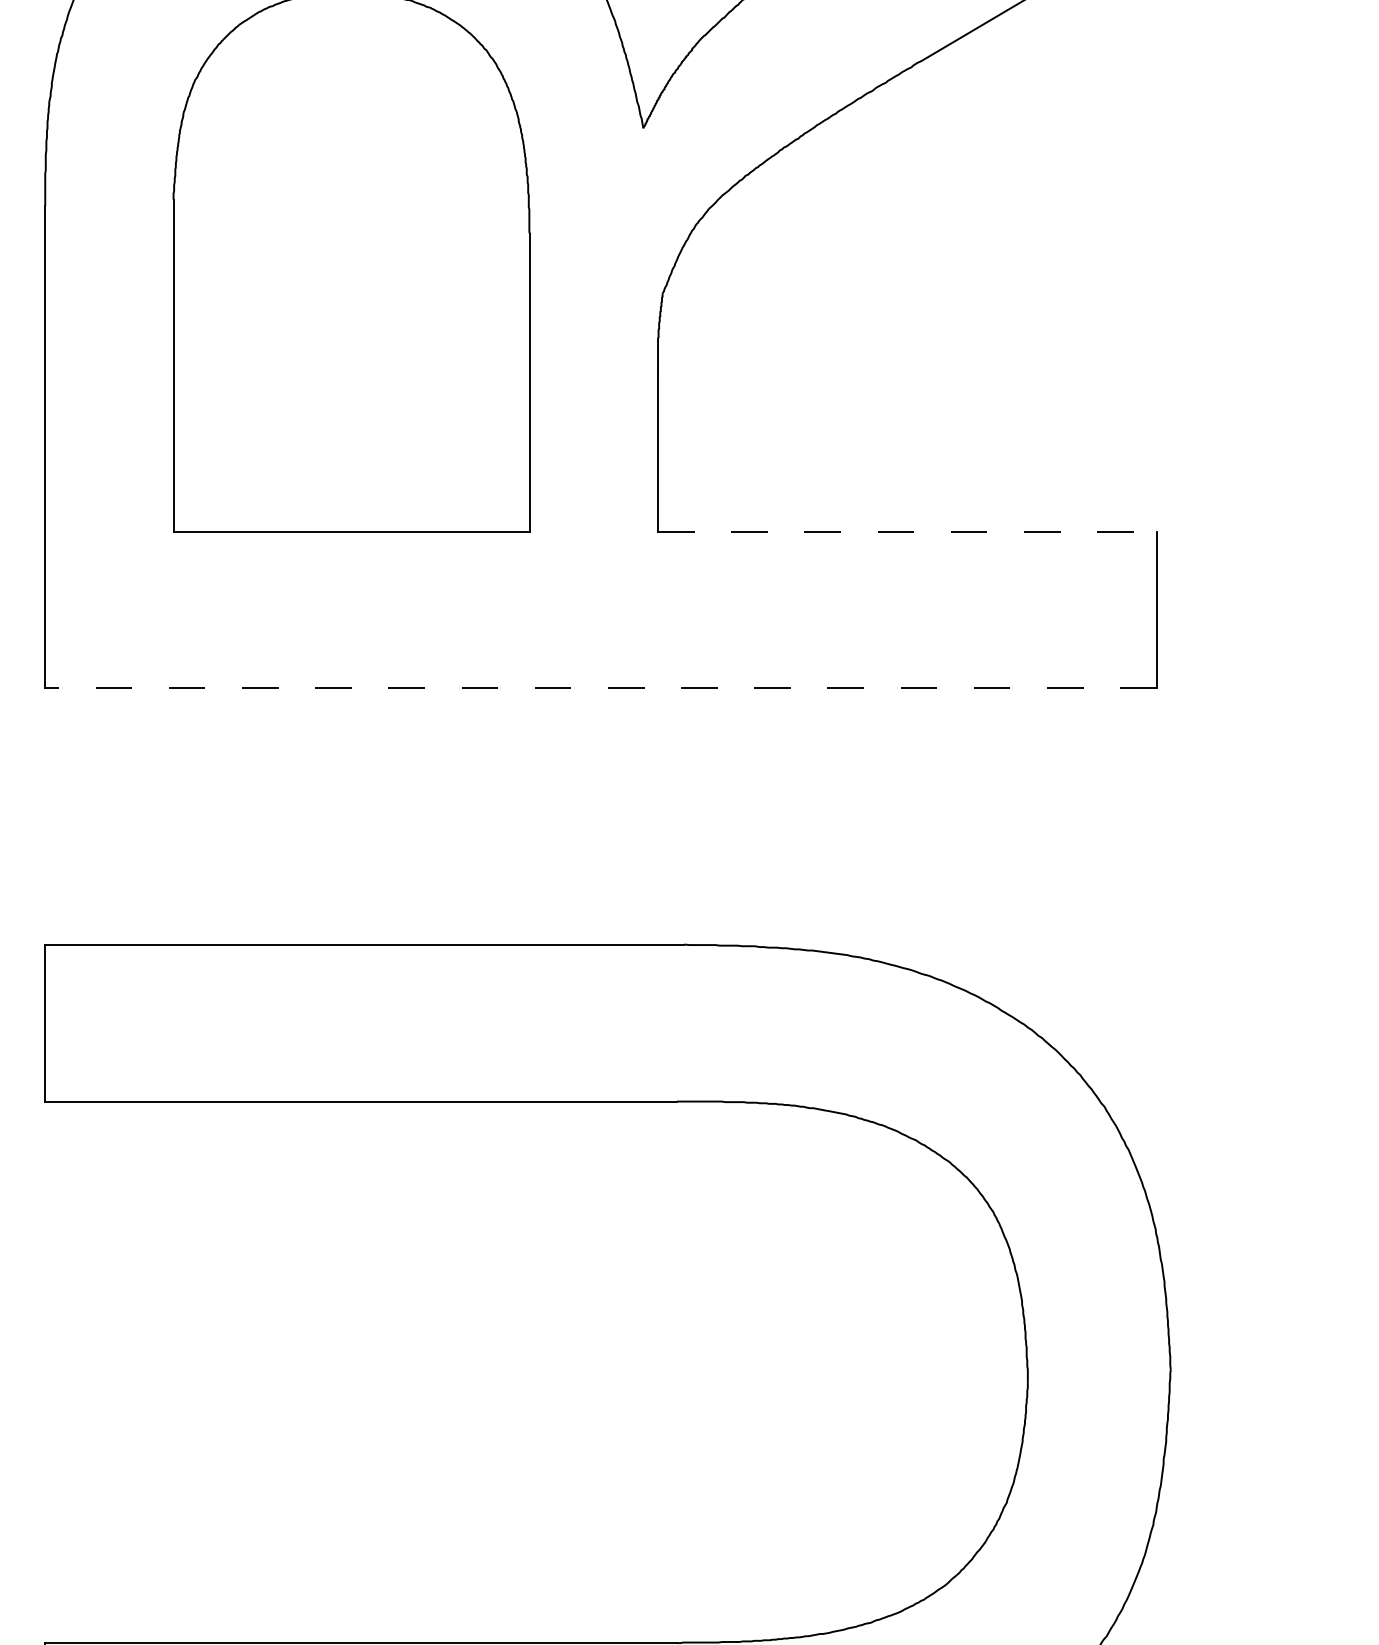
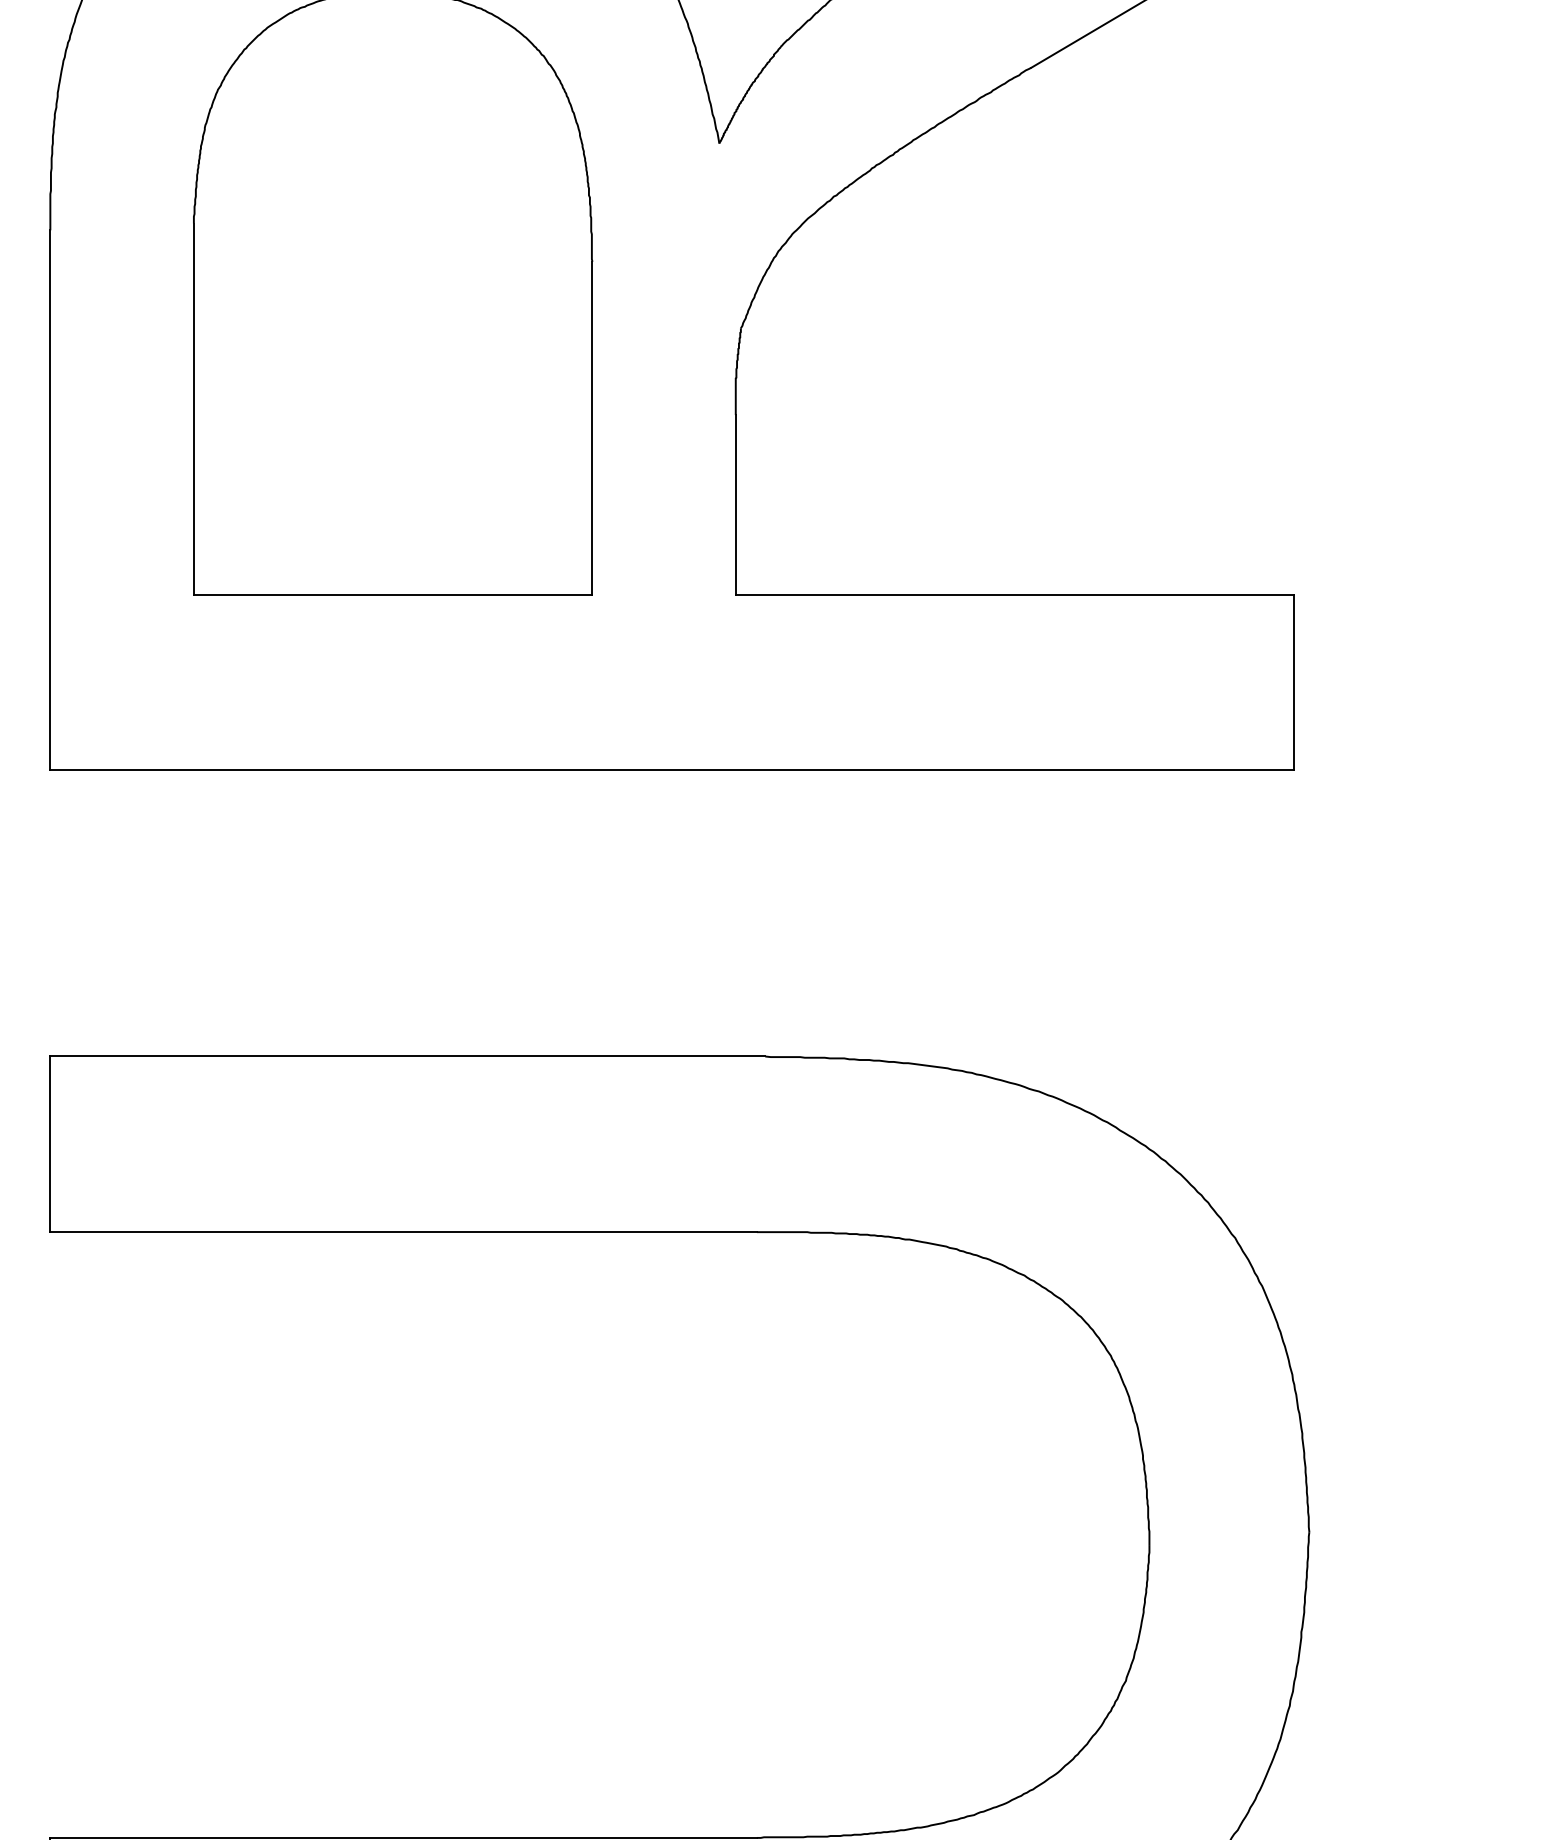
line: (907, 531) -> (1014, 594), dashed -> solid
line: (601, 687) -> (672, 769), dashed -> solid

